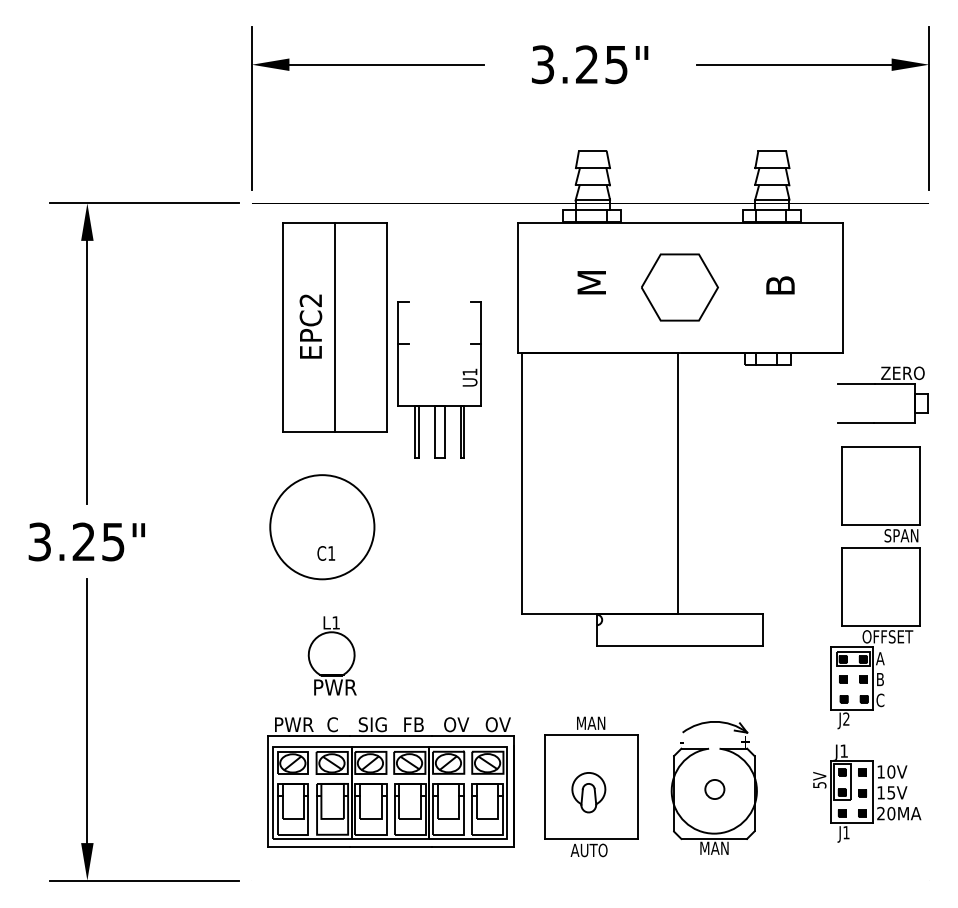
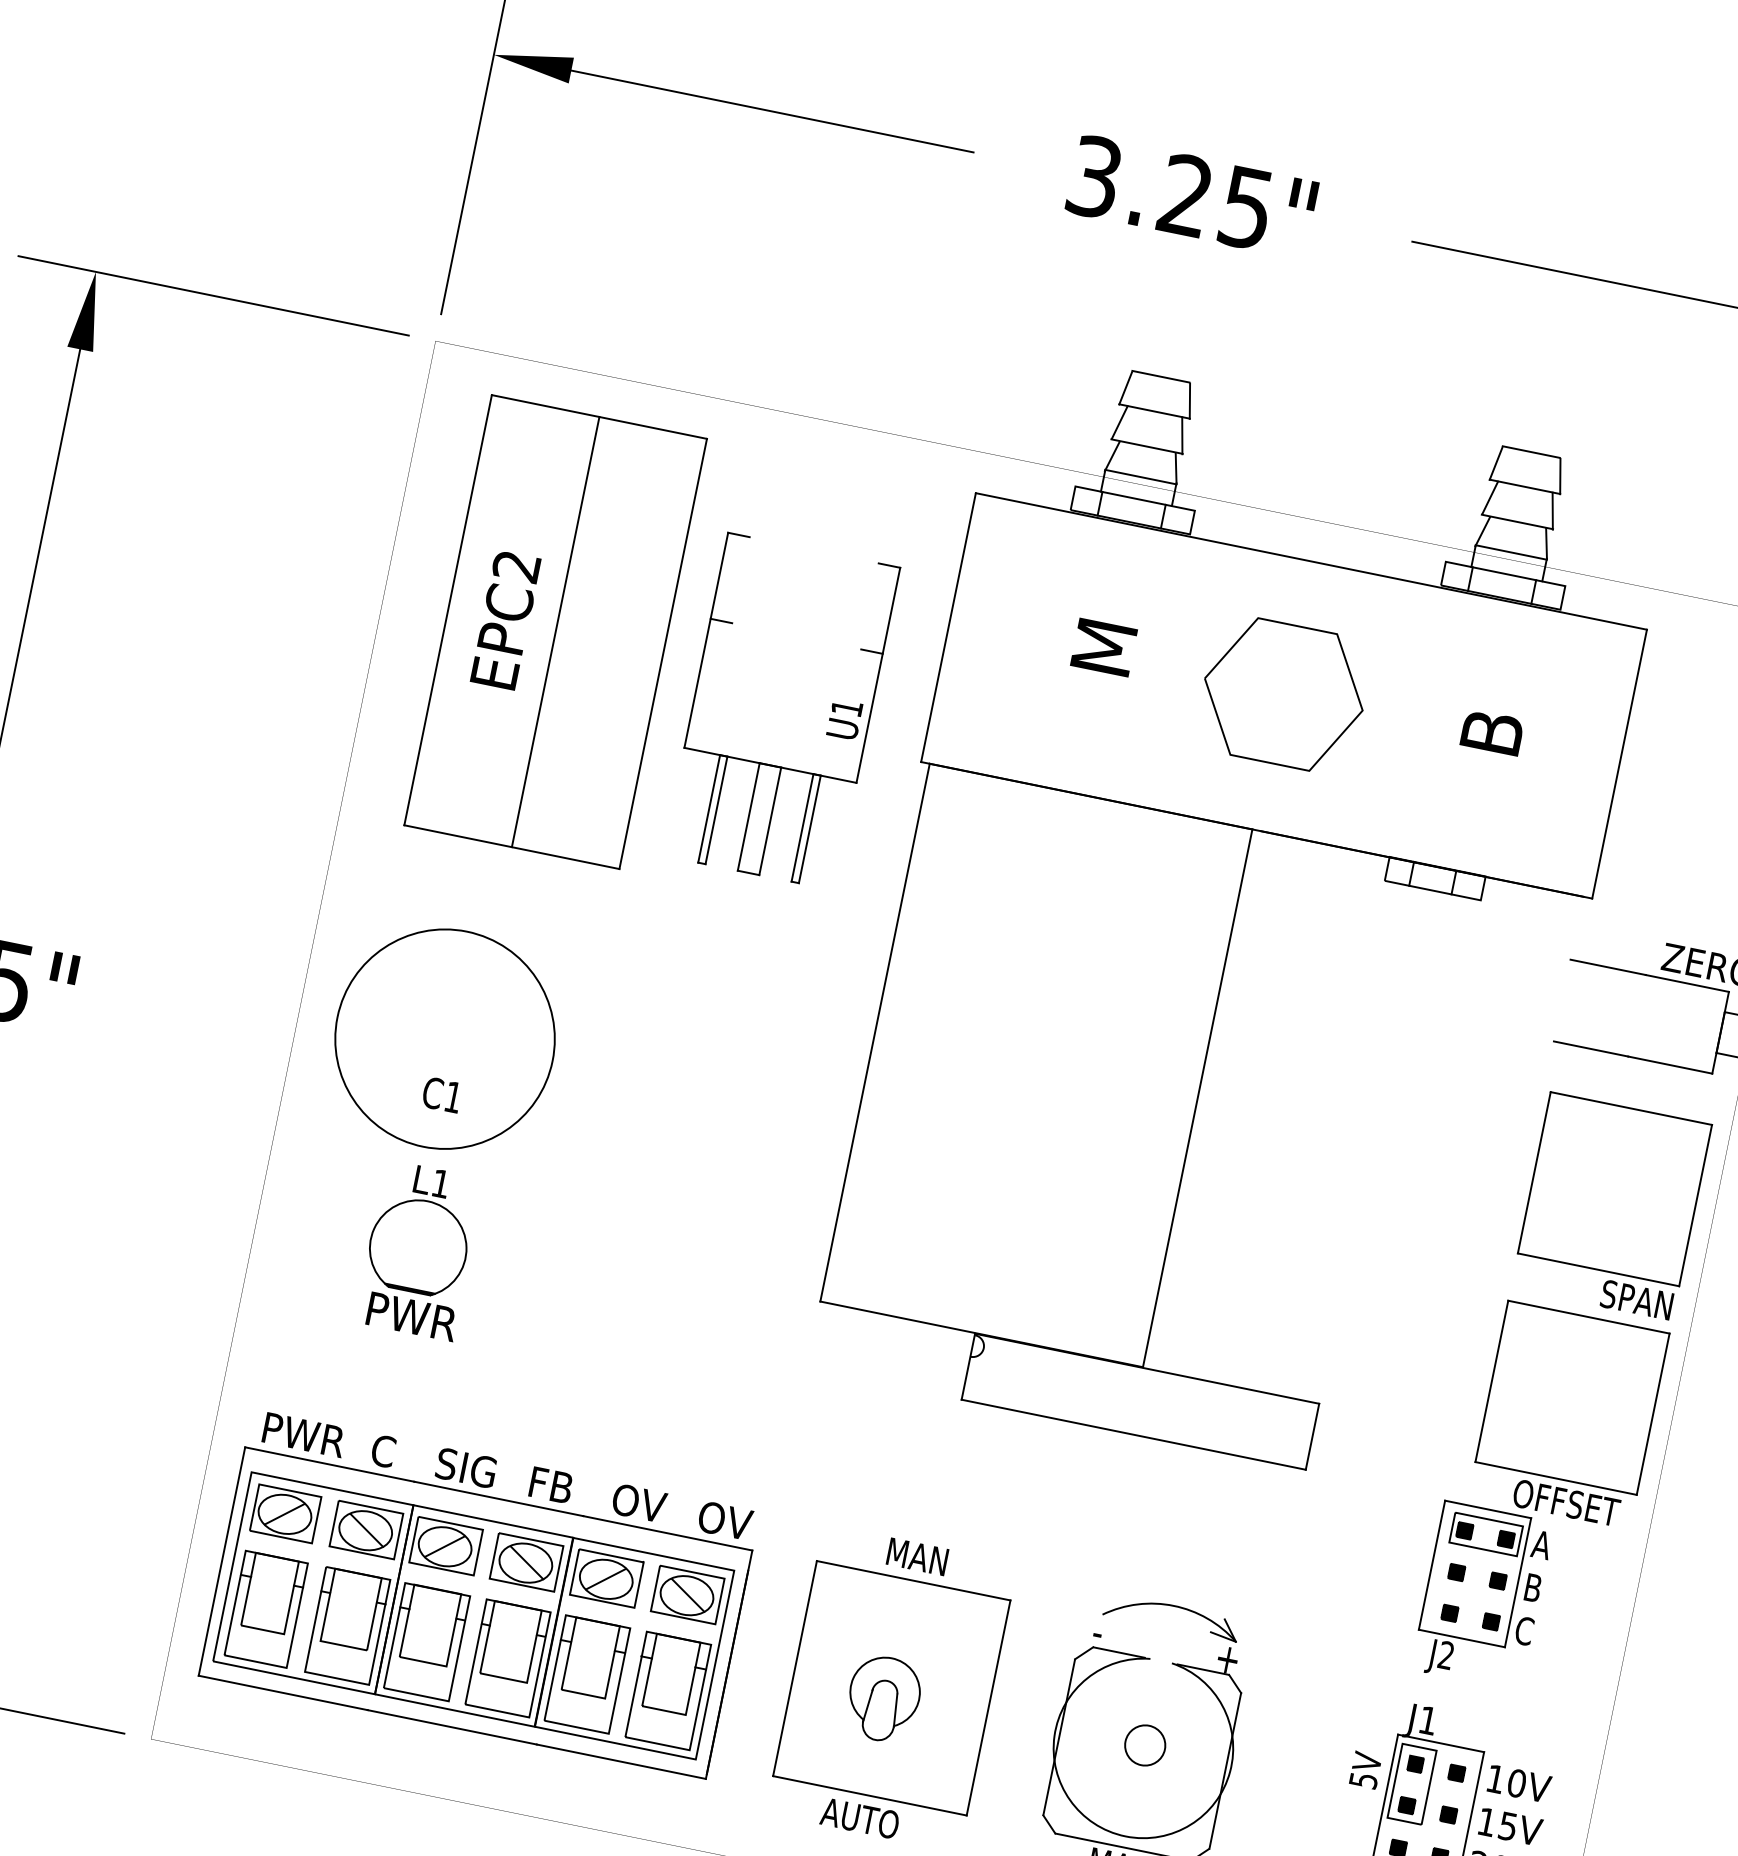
part: (462, 379) -> (828, 720), moved
part: (331, 655) -> (417, 1249), moved

